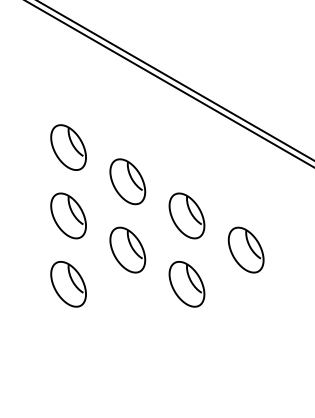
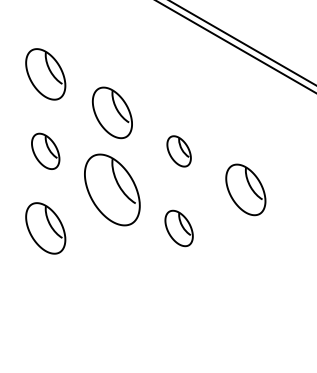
part: (68, 215) -> (45, 150), size x0.7
part: (186, 215) -> (178, 150), size x0.6
part: (127, 249) -> (112, 189), size x1.4
part: (186, 284) -> (178, 228), size x0.7

